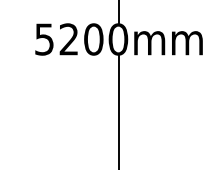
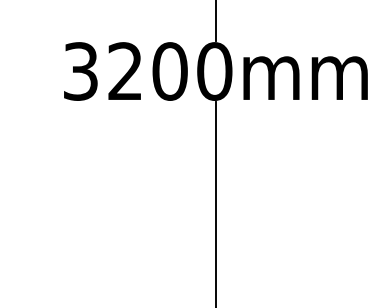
text: (44, 39) -> (80, 71), 5200mm -> 3200mm

